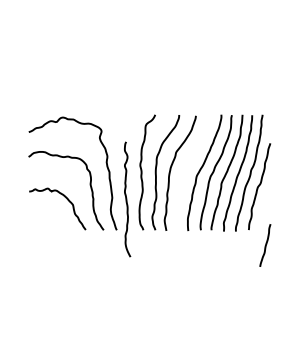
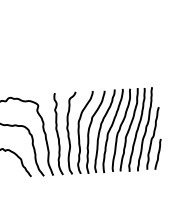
curve: (186, 171) -> (100, 130), added
curve: (127, 199) -> (58, 134), moved
curve: (265, 245) -> (158, 154), moved

